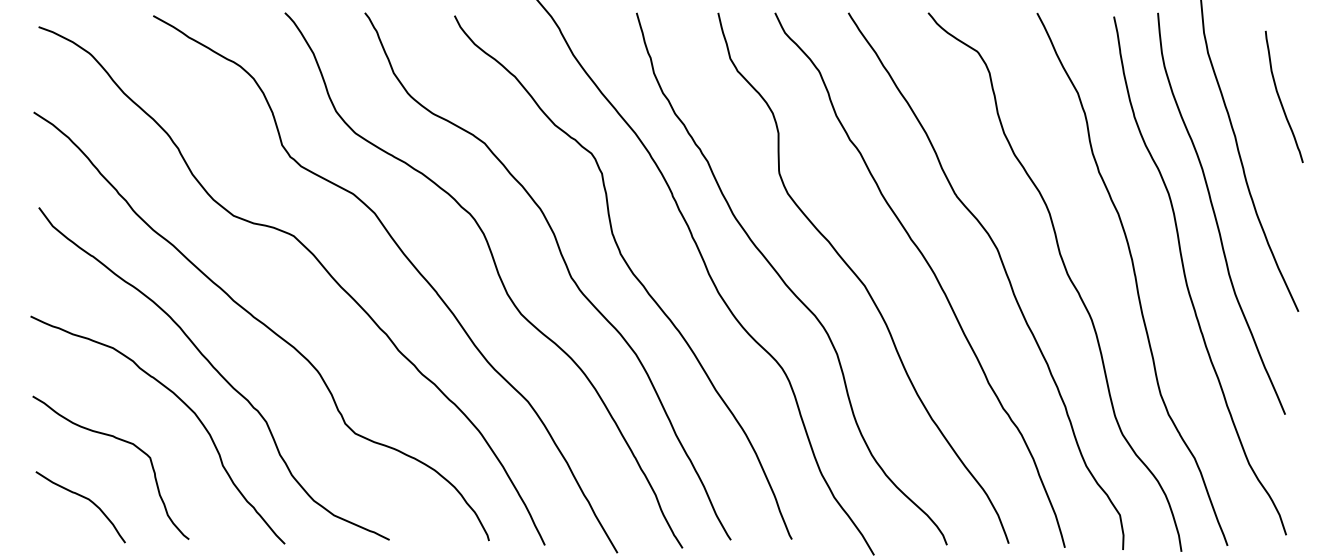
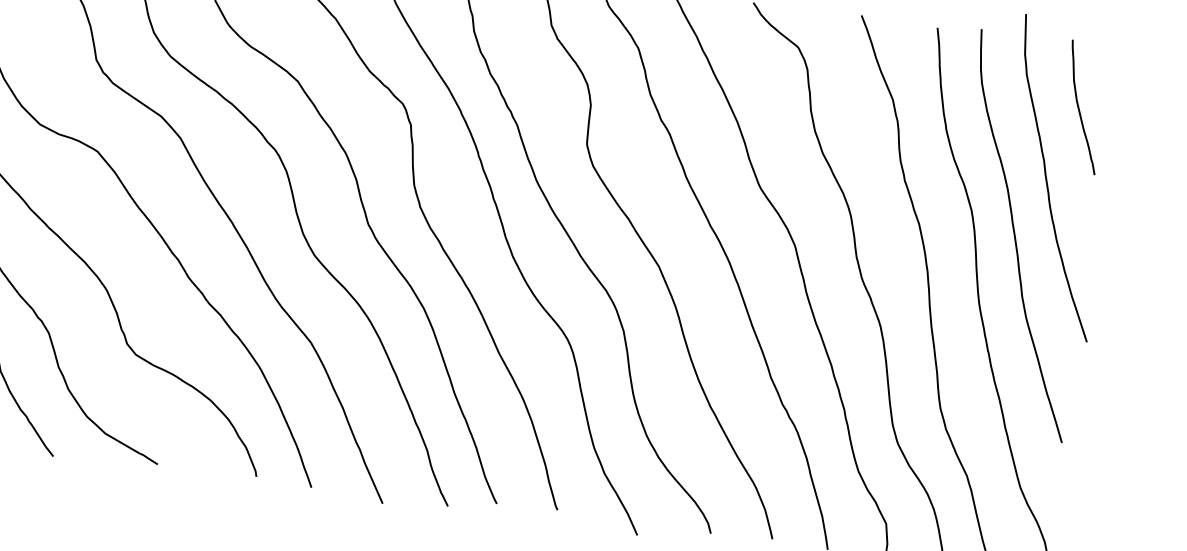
curve: (1280, 97) -> (1079, 107), moved

